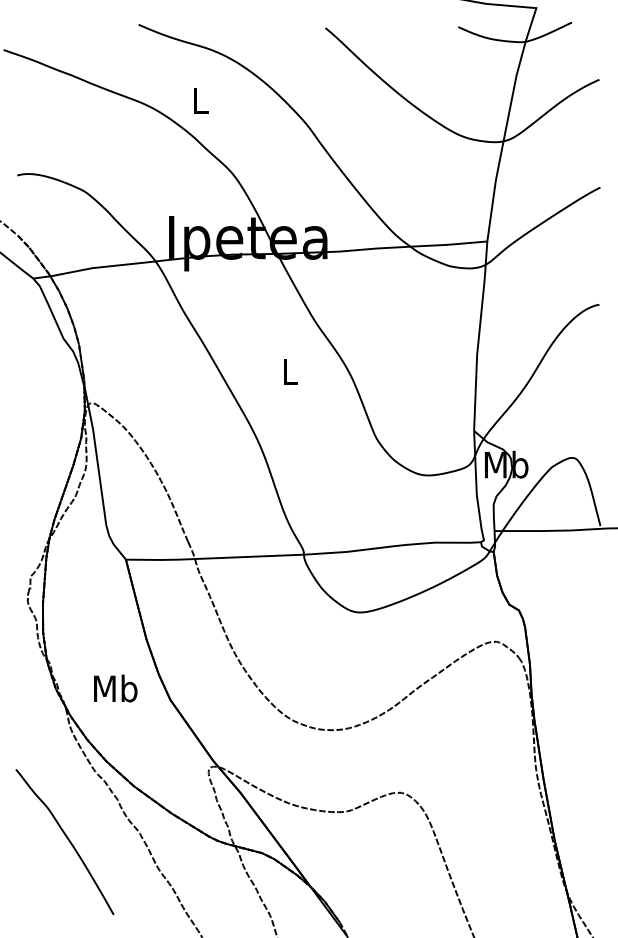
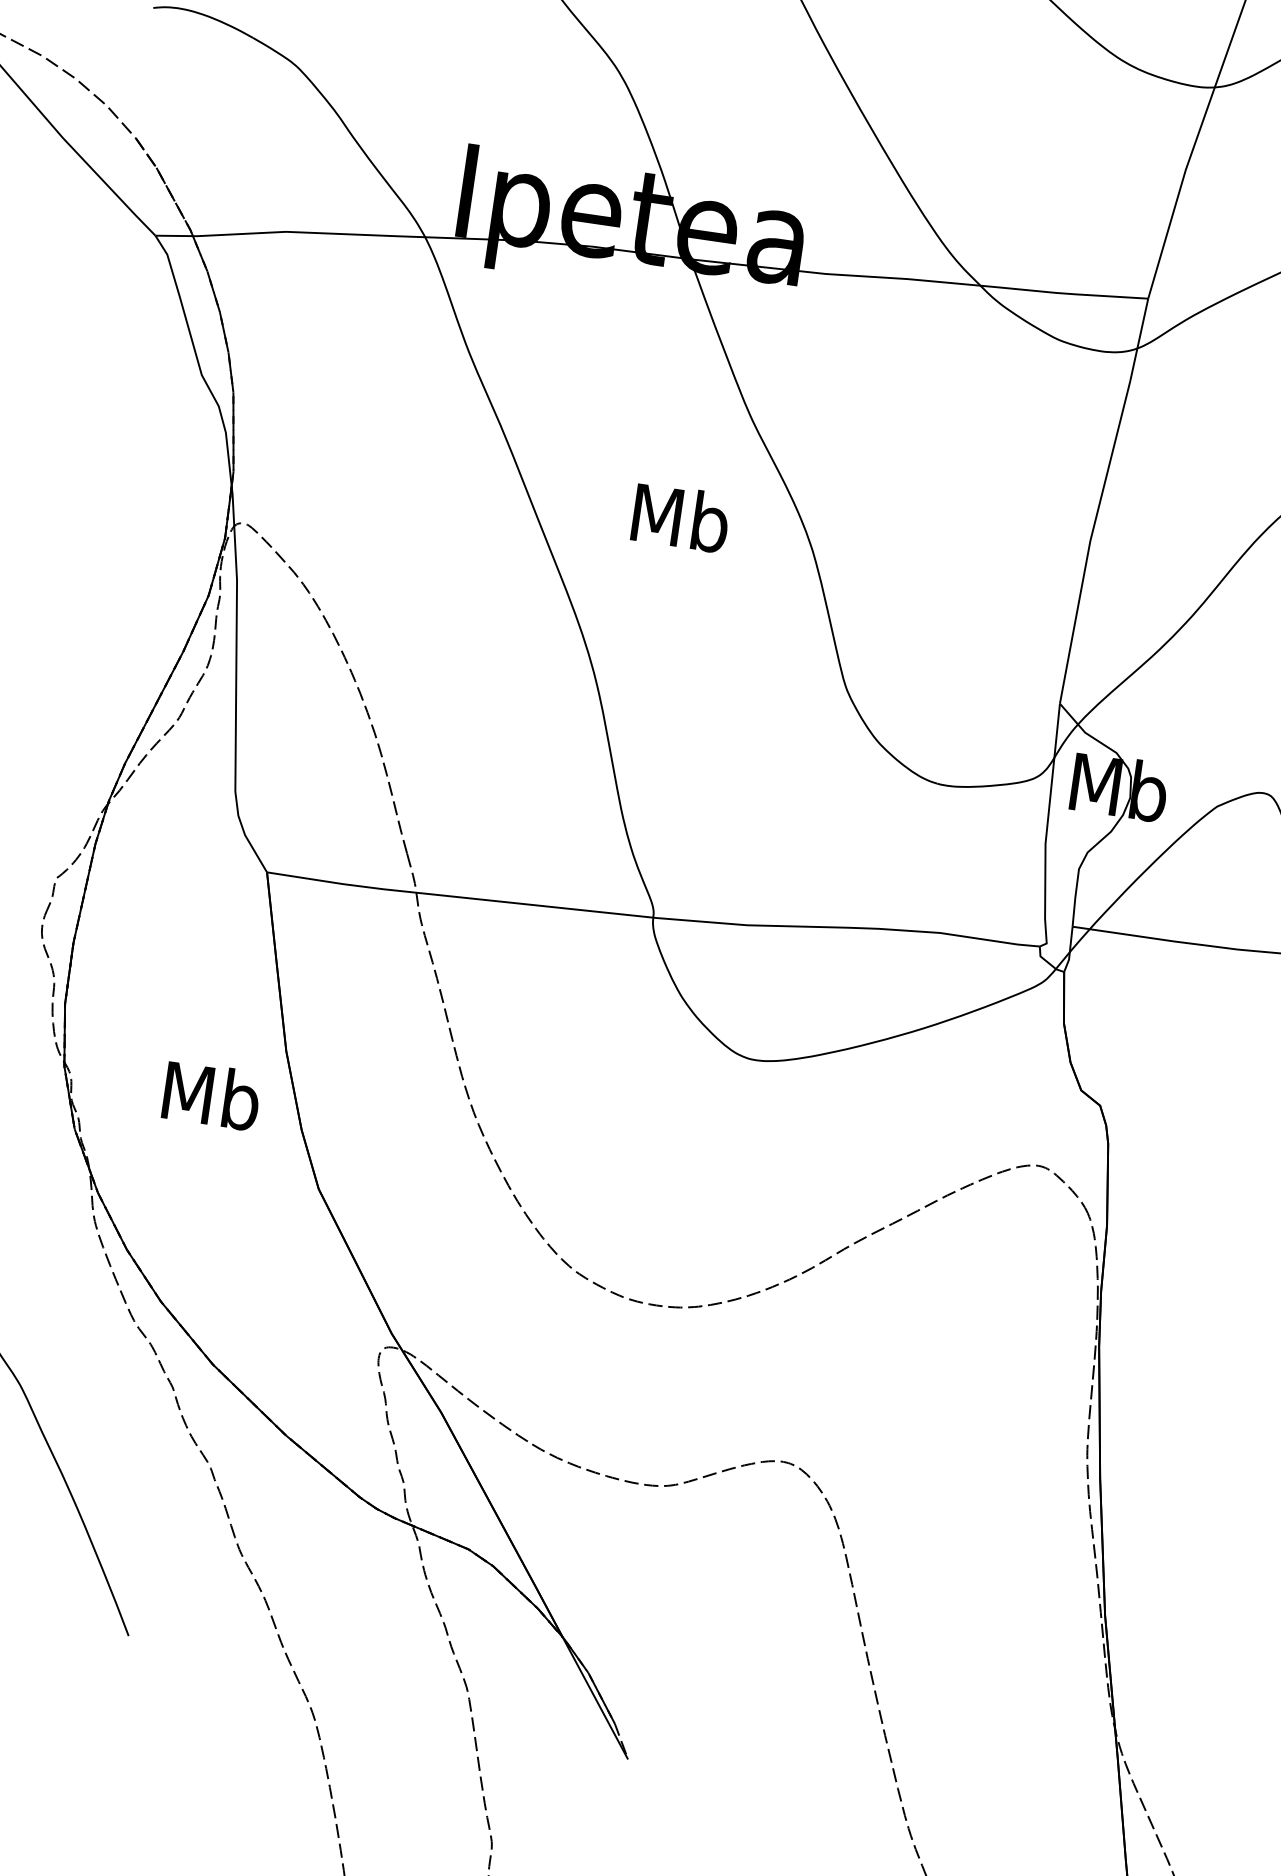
text: (289, 371) -> (679, 517), L -> Mb
text: (115, 688) -> (211, 1095), moved

